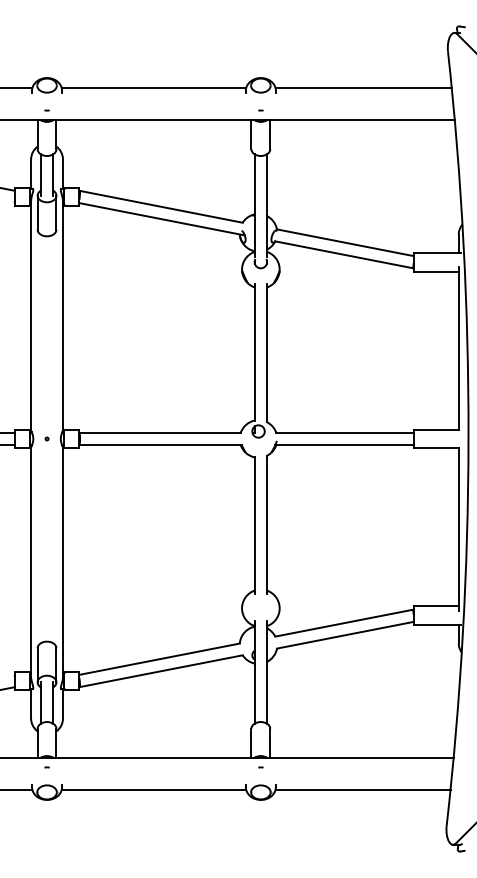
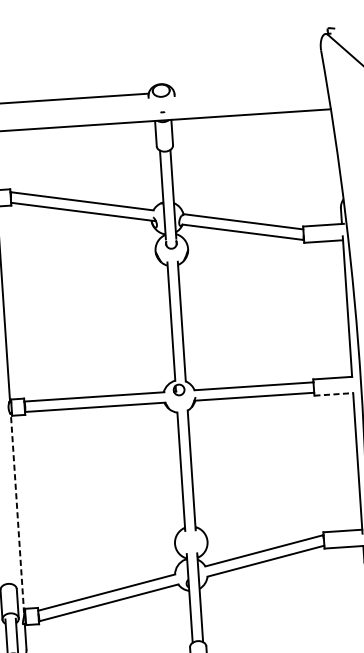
line: (363, 88) -> (250, 87), removed
line: (436, 448) -> (333, 394), solid -> dashed
line: (63, 562) -> (17, 514), solid -> dashed

